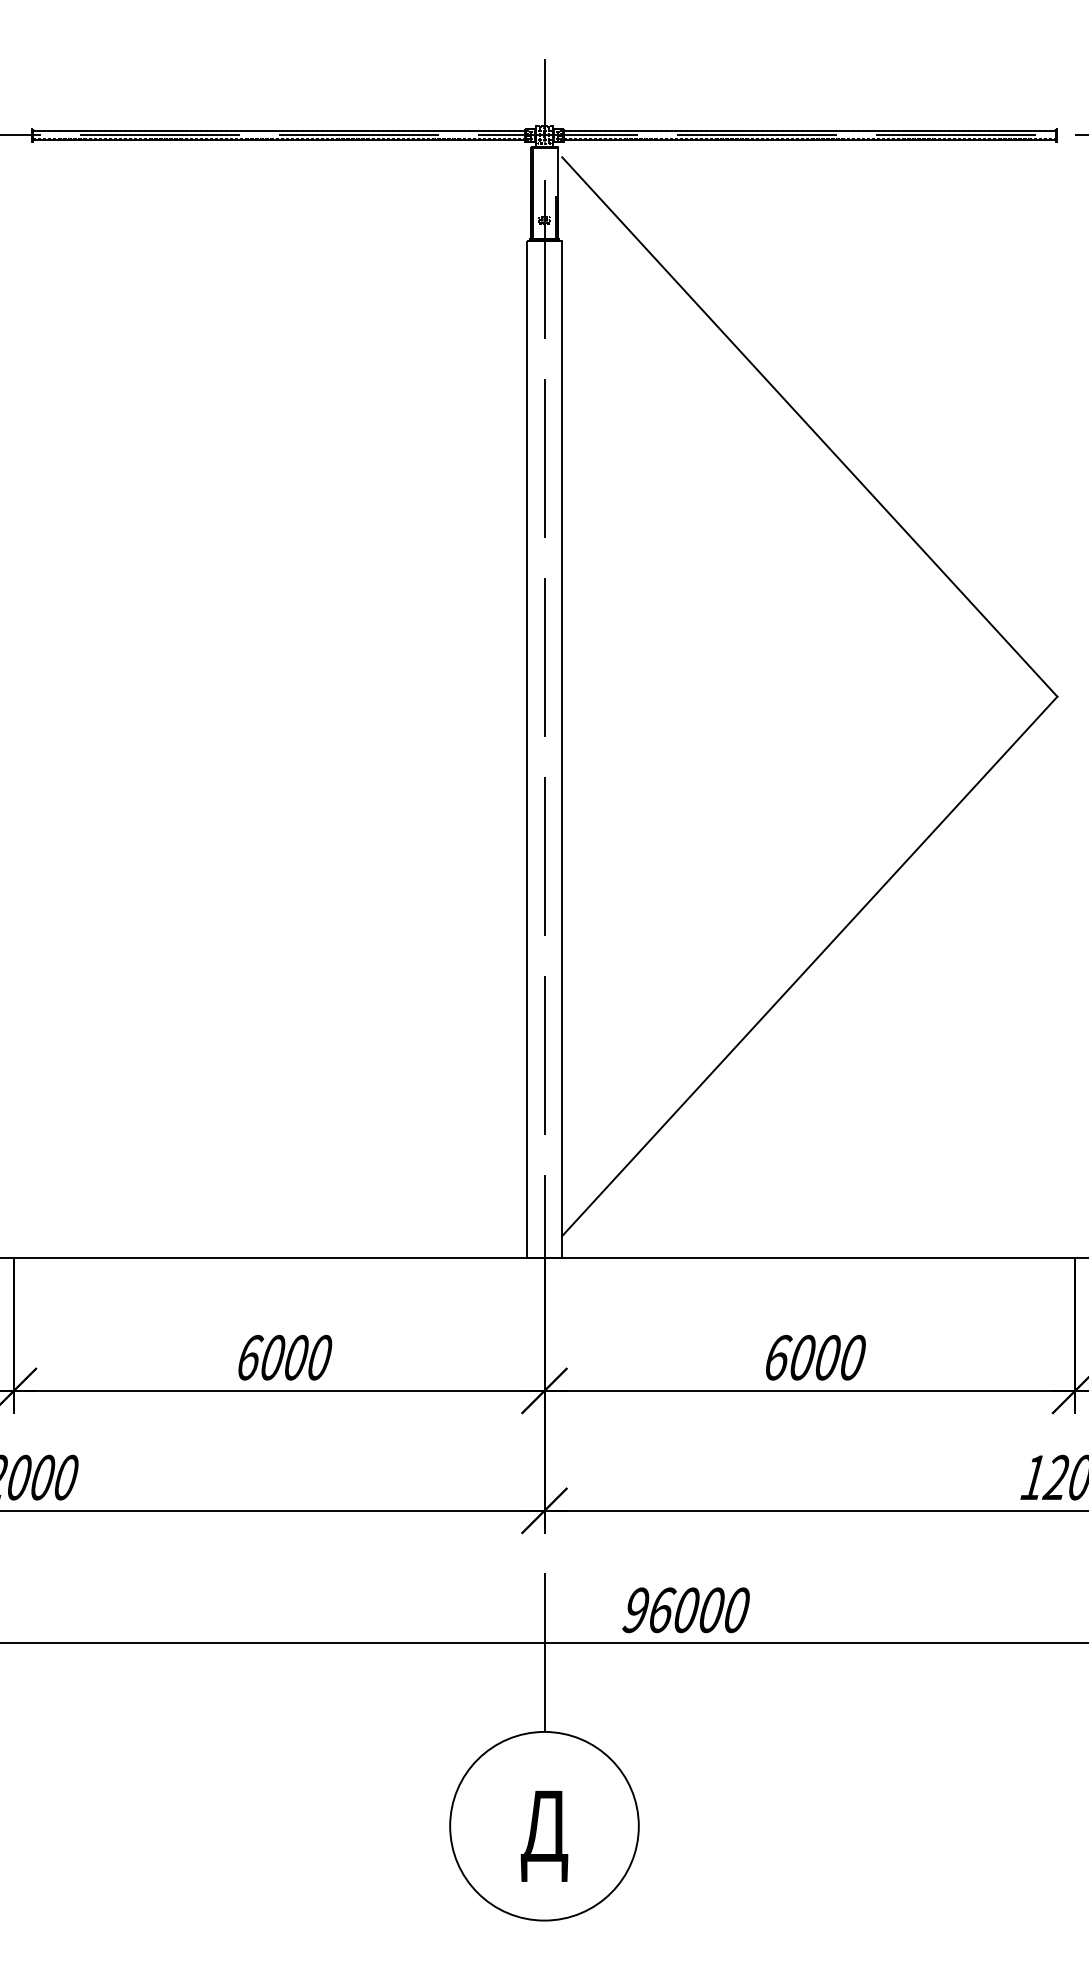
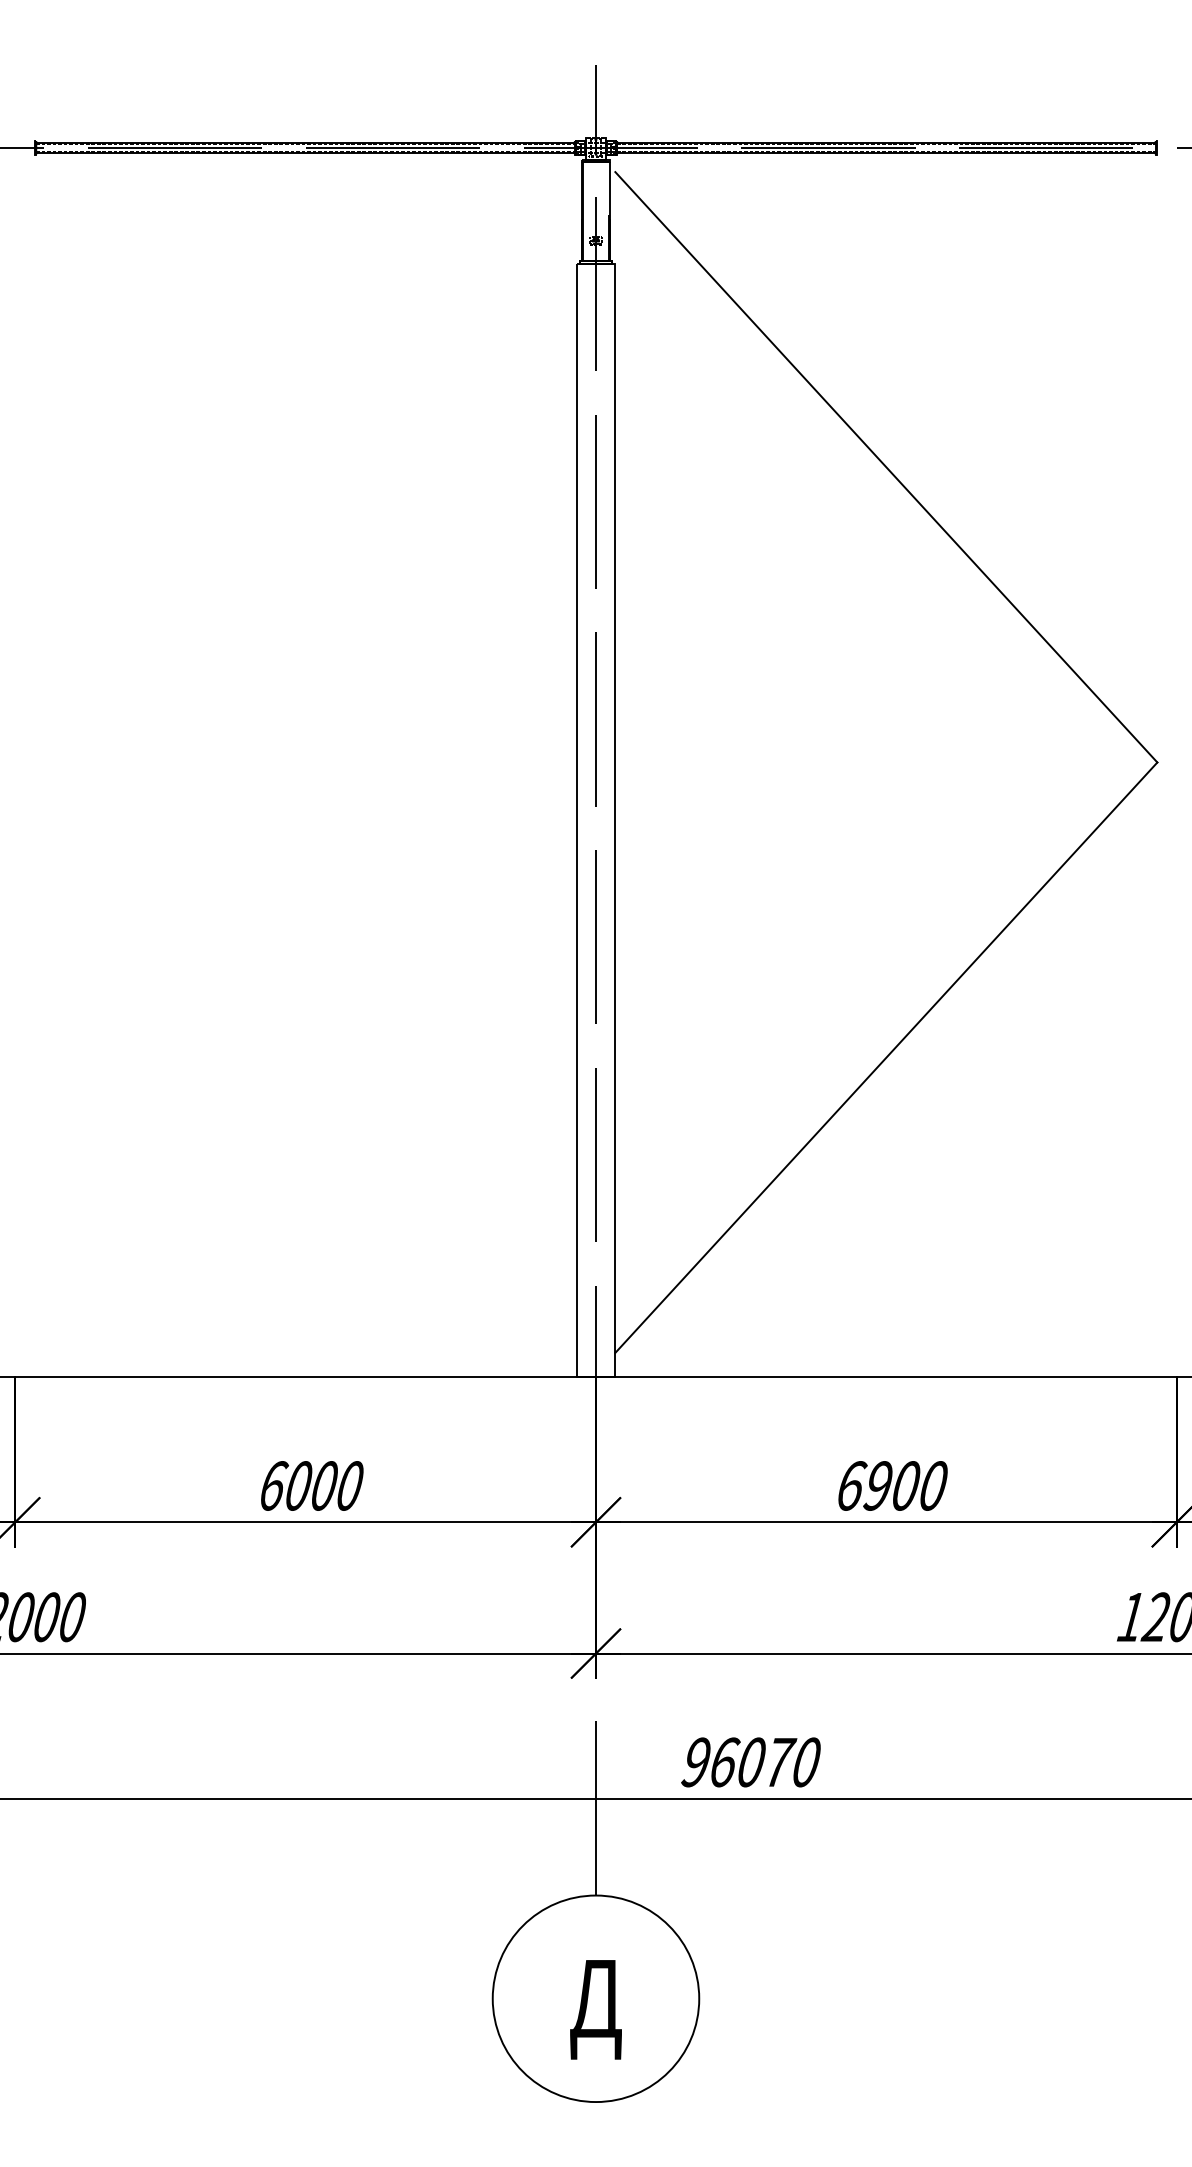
text: (801, 1357) -> (877, 1485), 6000 -> 6900
text: (713, 1610) -> (780, 1762), 96000 -> 96070

